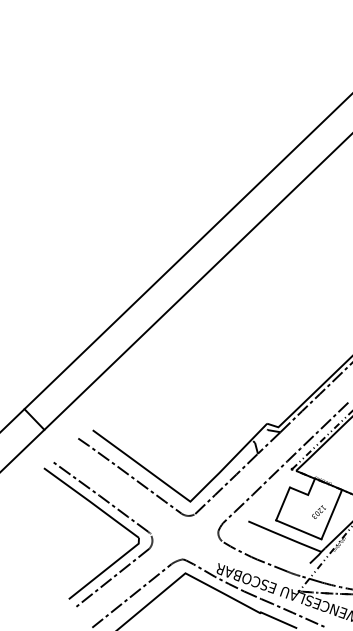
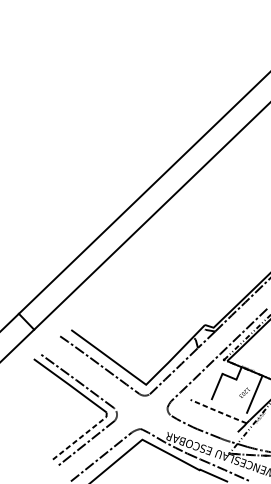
line: (298, 529) -> (229, 406), removed
line: (285, 536) -> (219, 411), solid -> dashed
line: (106, 568) -> (81, 436), solid -> dashed

